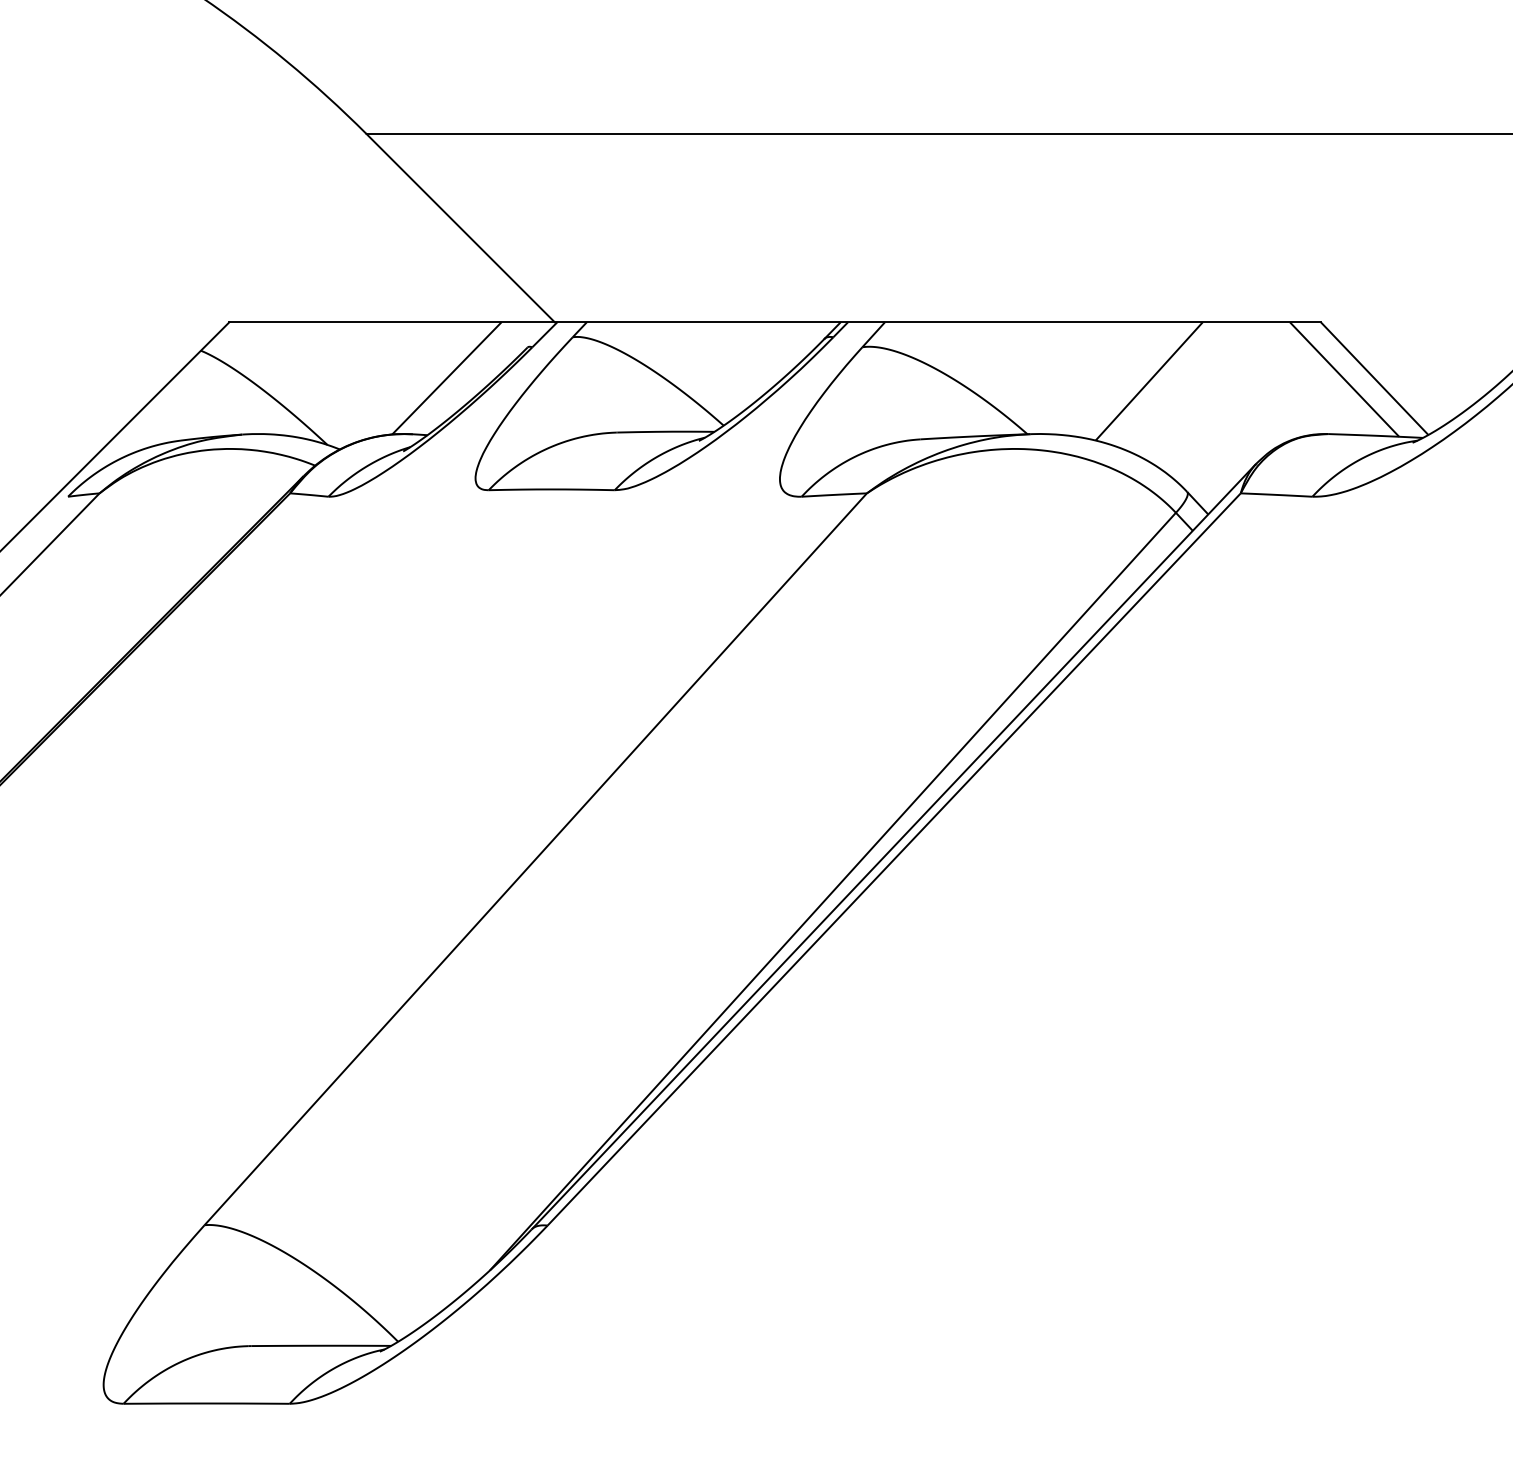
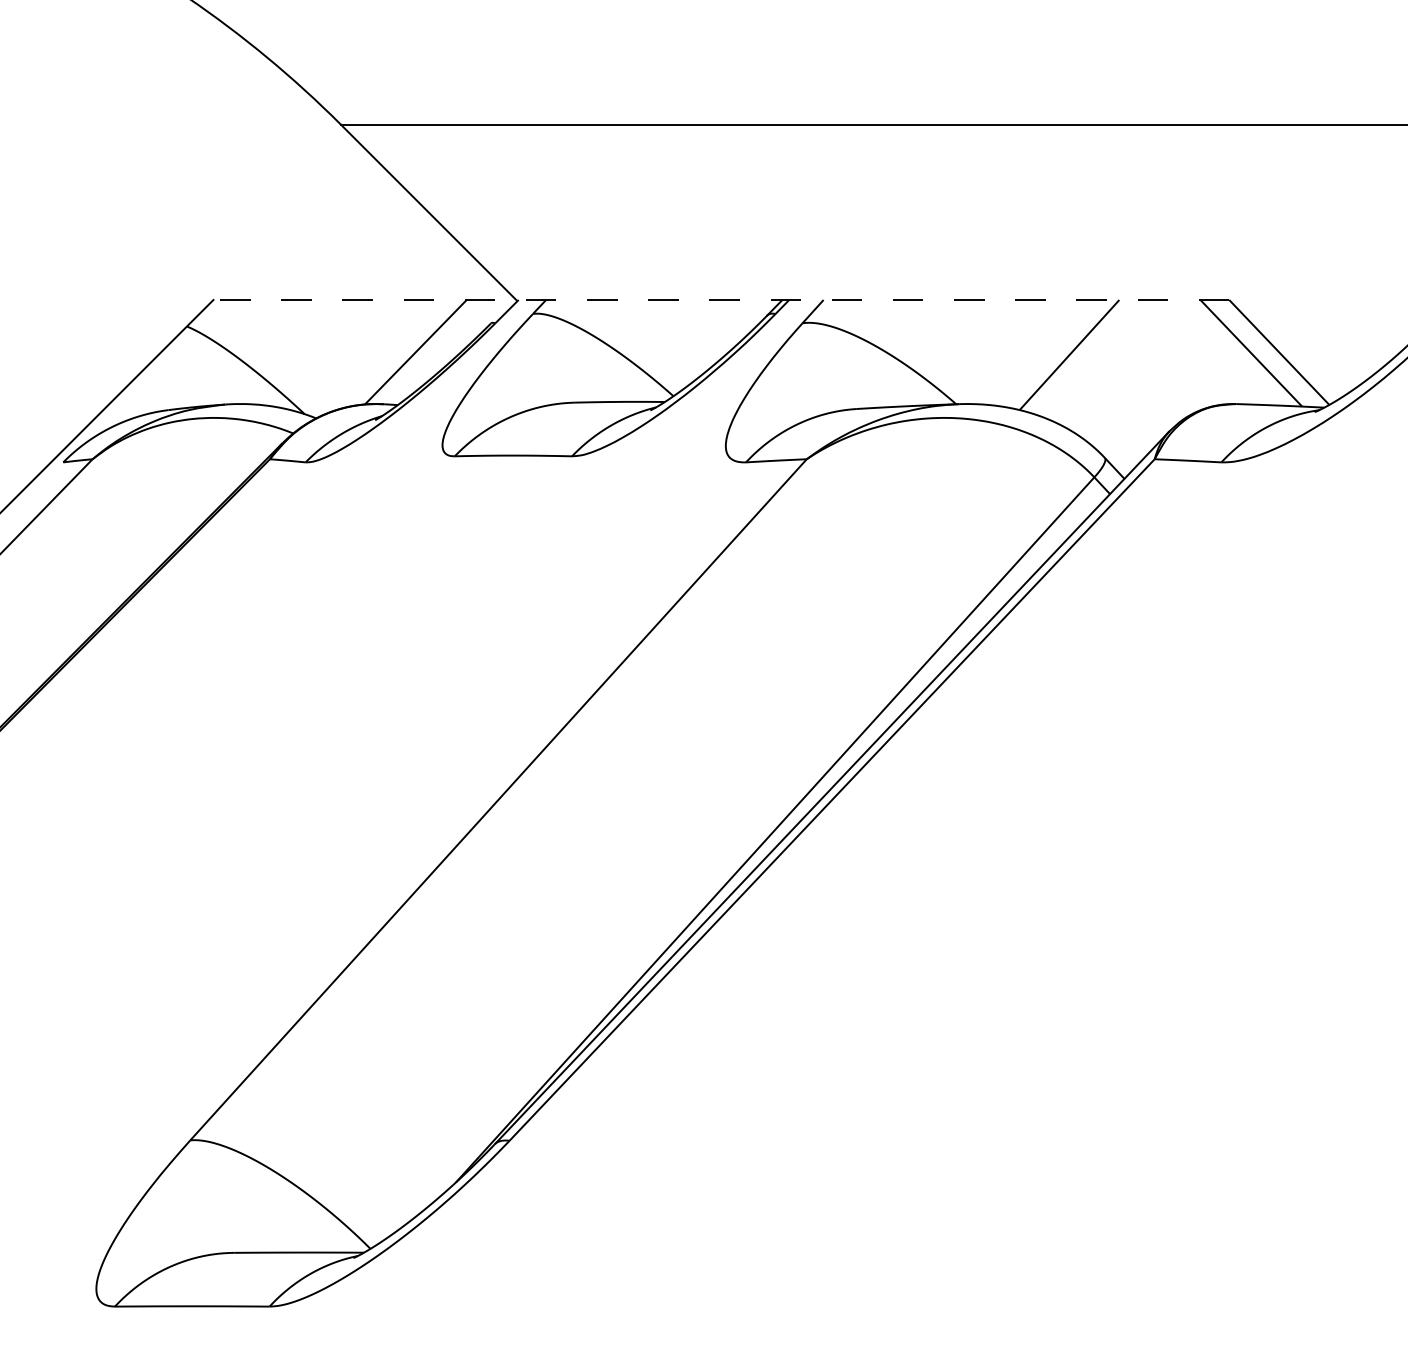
line: (775, 322) -> (721, 300), solid -> dashed

